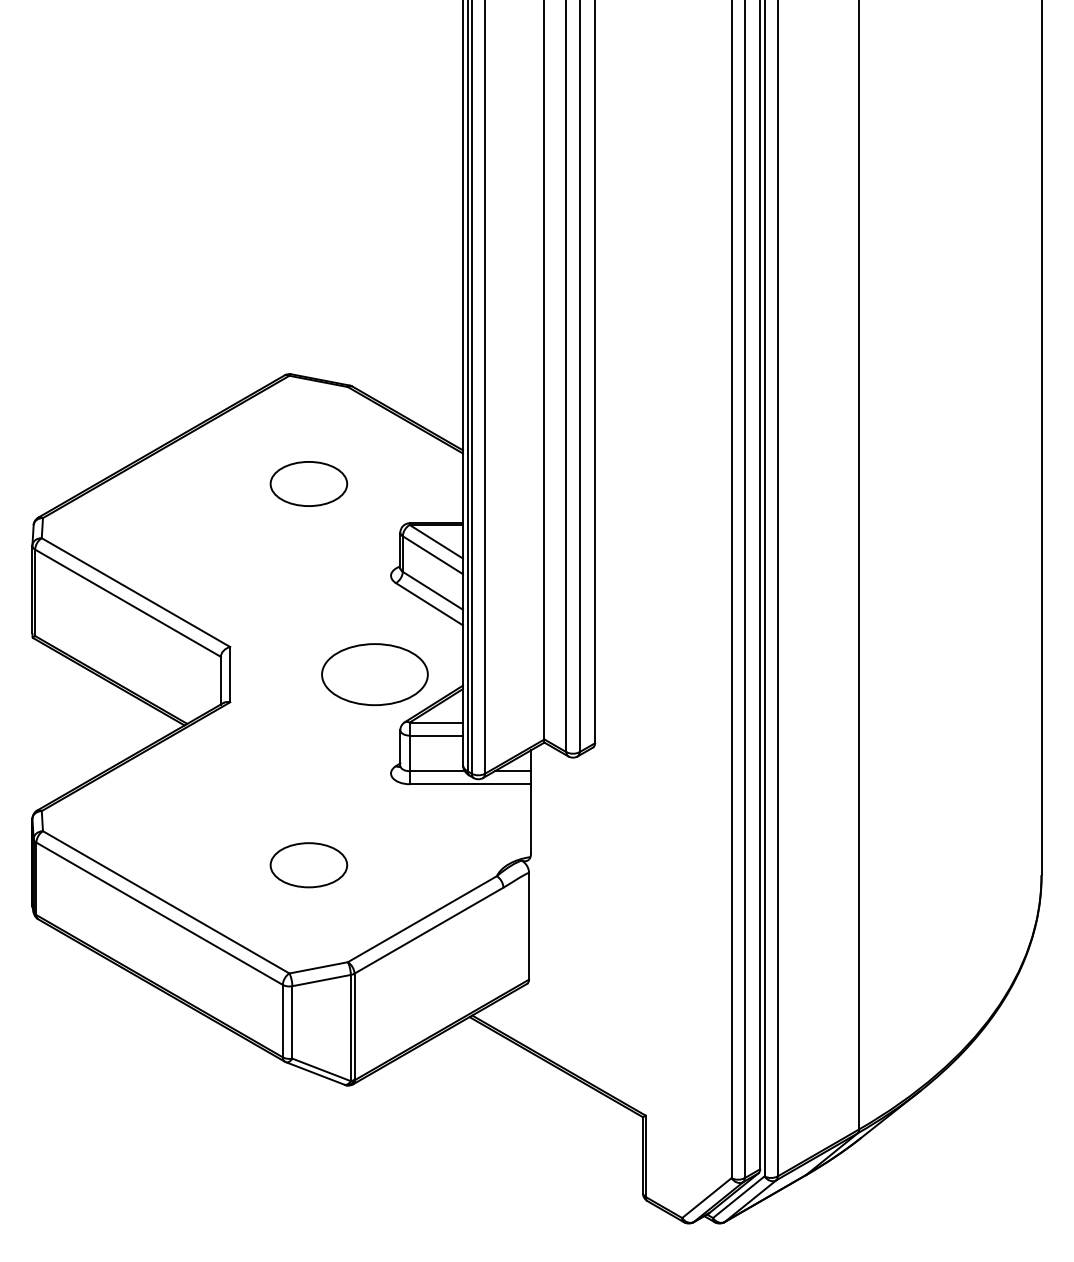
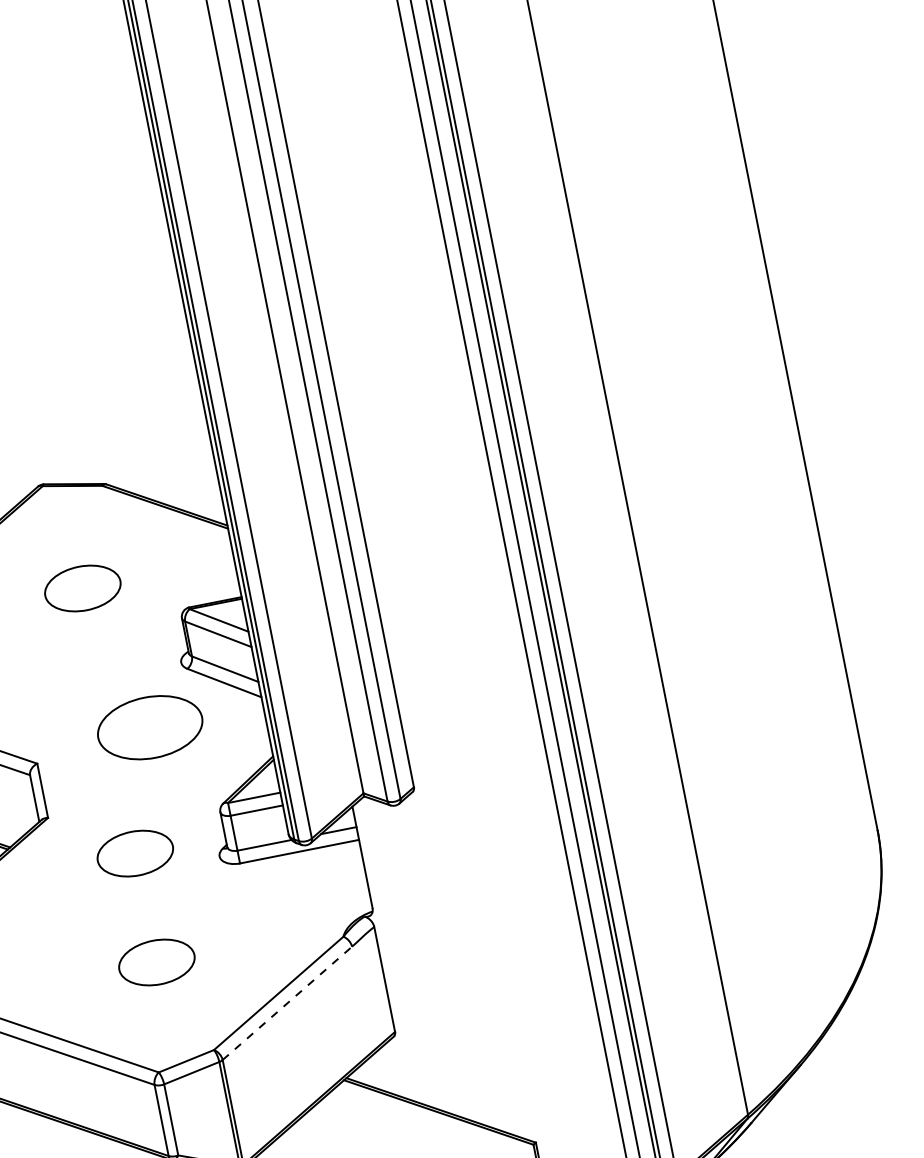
part: (374, 674) -> (149, 727), moved
part: (308, 754) -> (134, 853), added
line: (428, 930) -> (286, 1003), solid -> dashed

